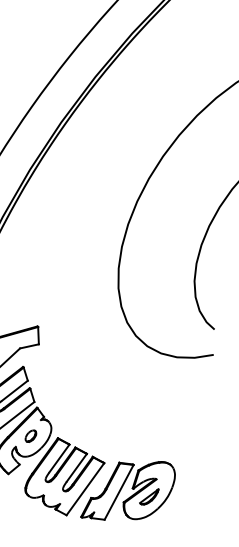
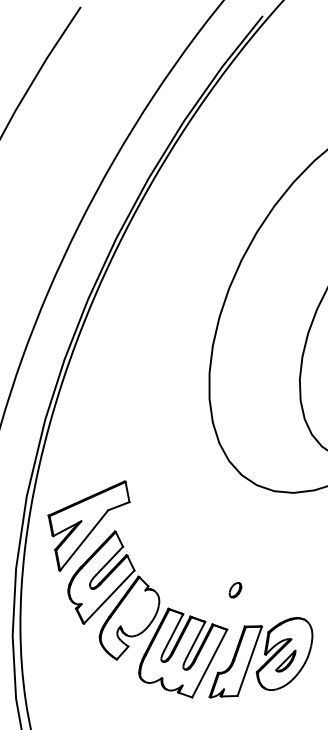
part: (30, 436) -> (235, 590), moved

